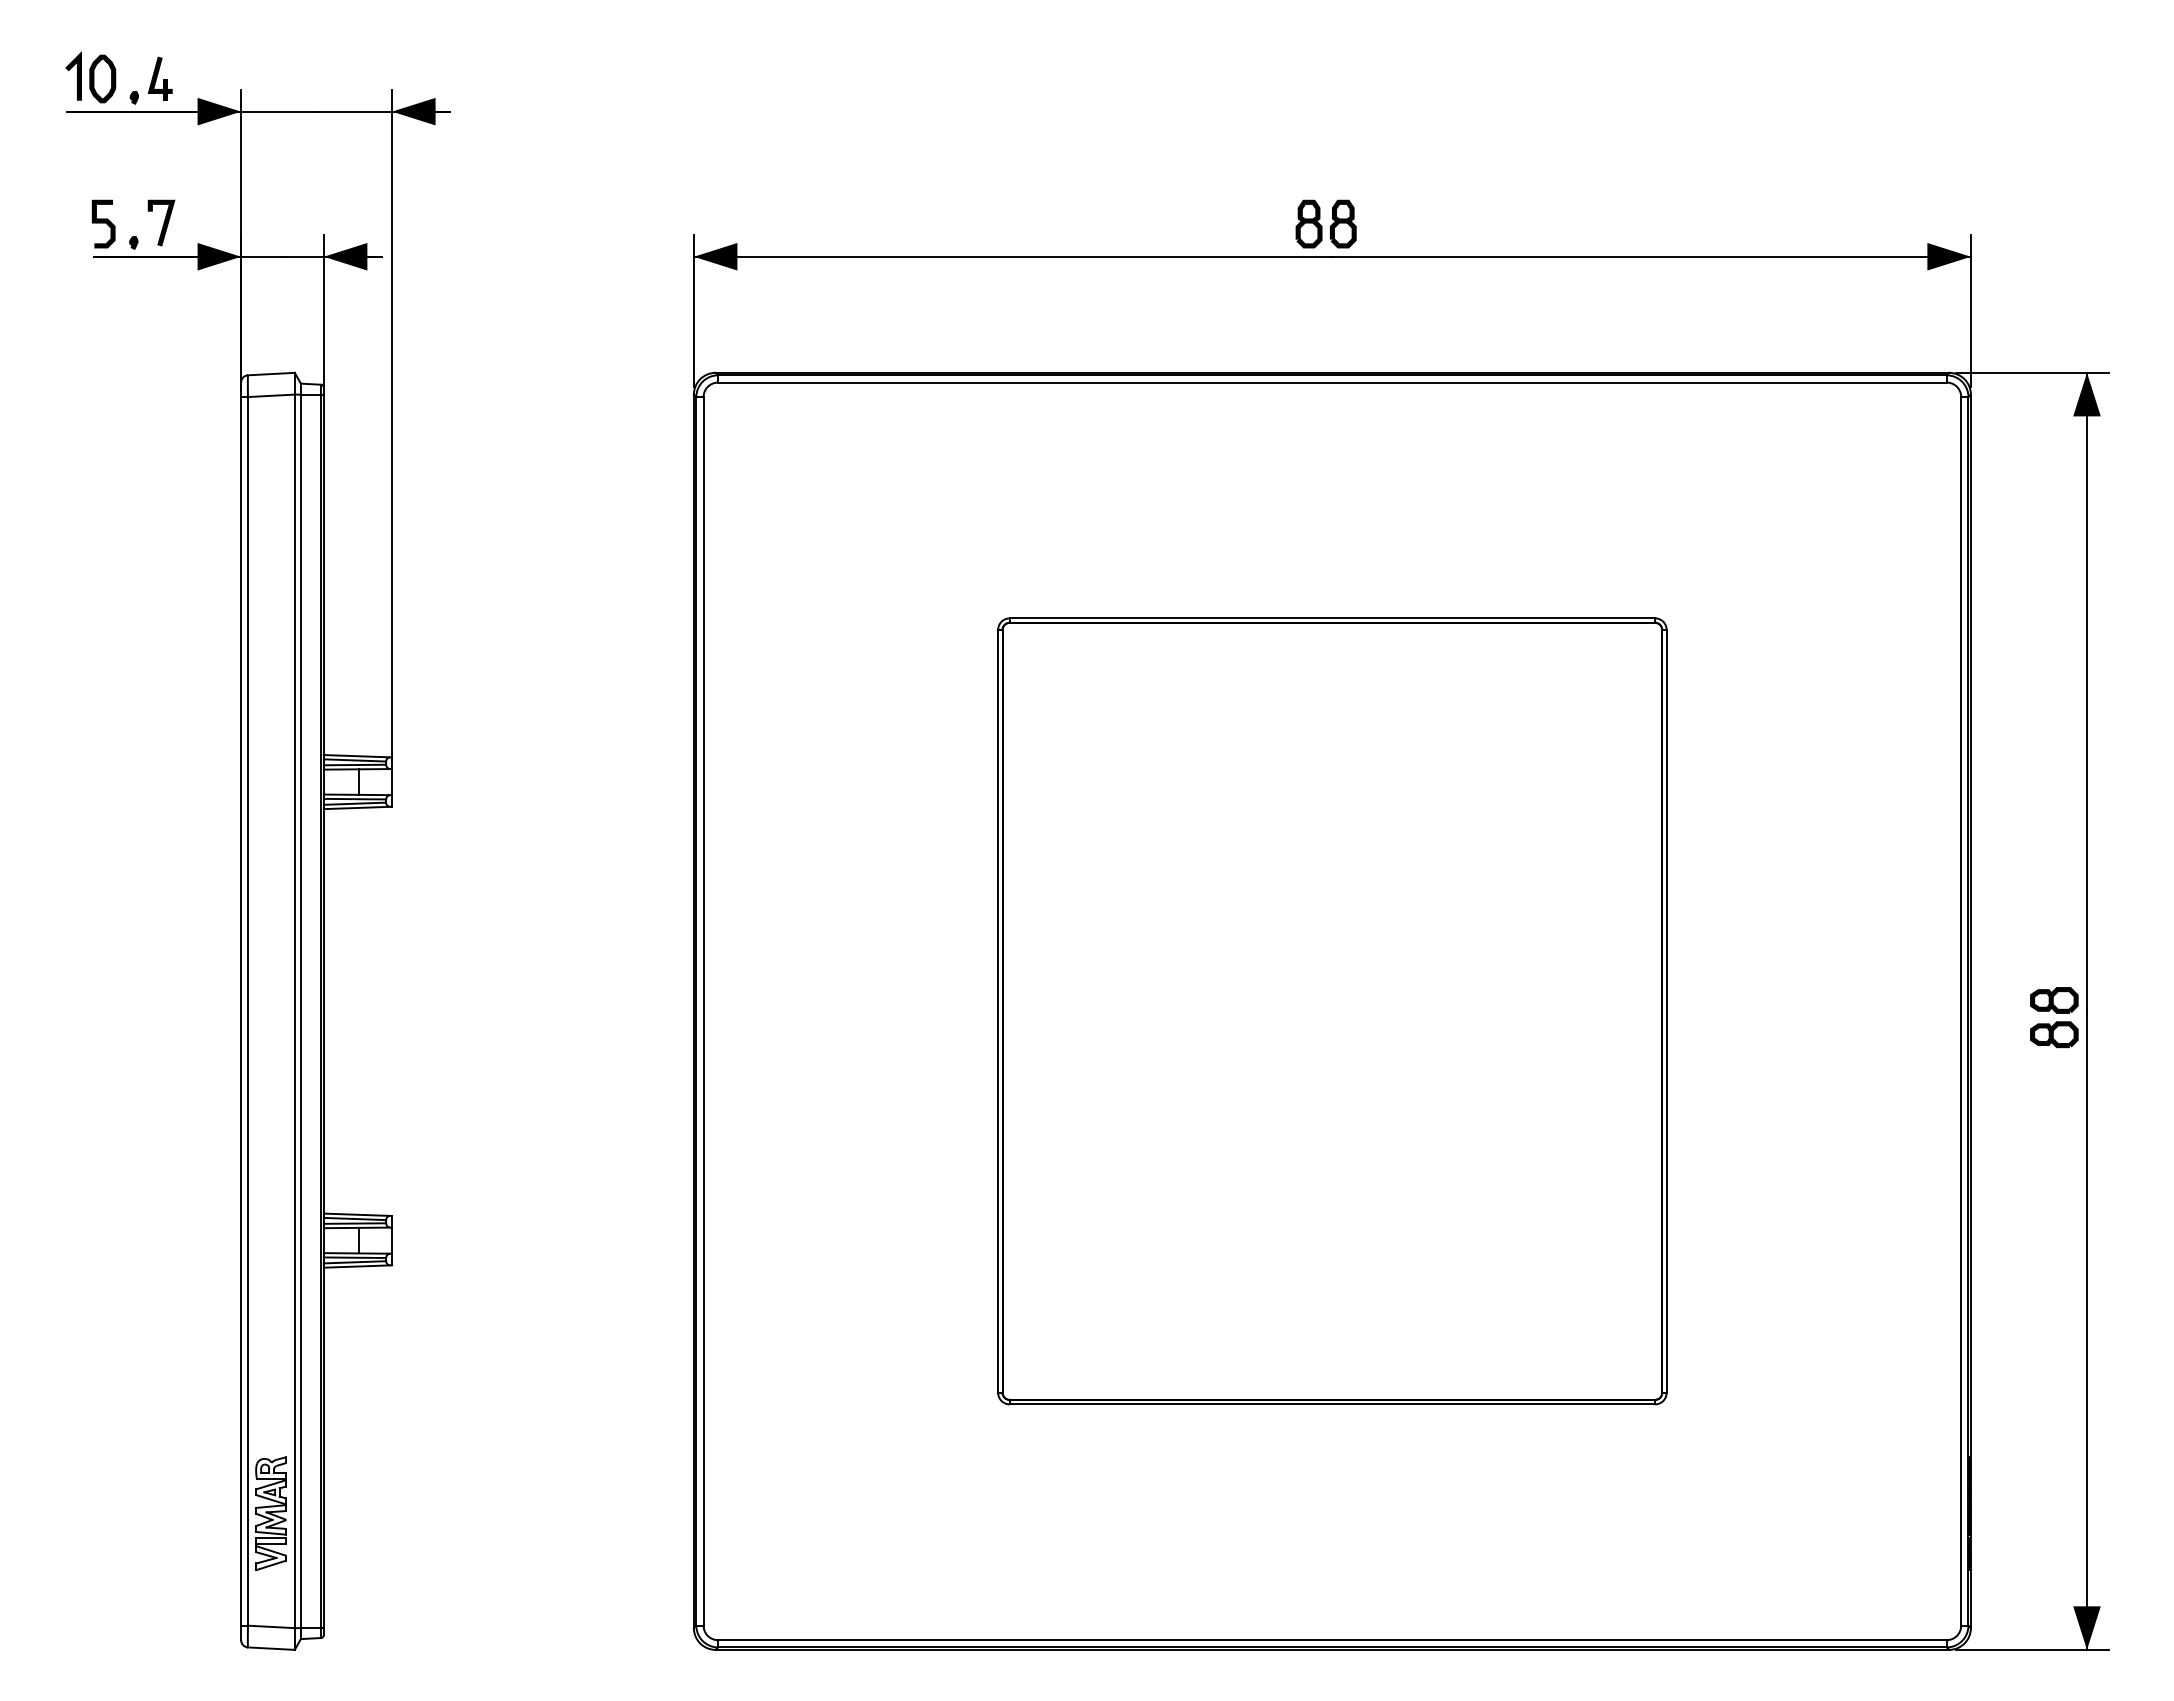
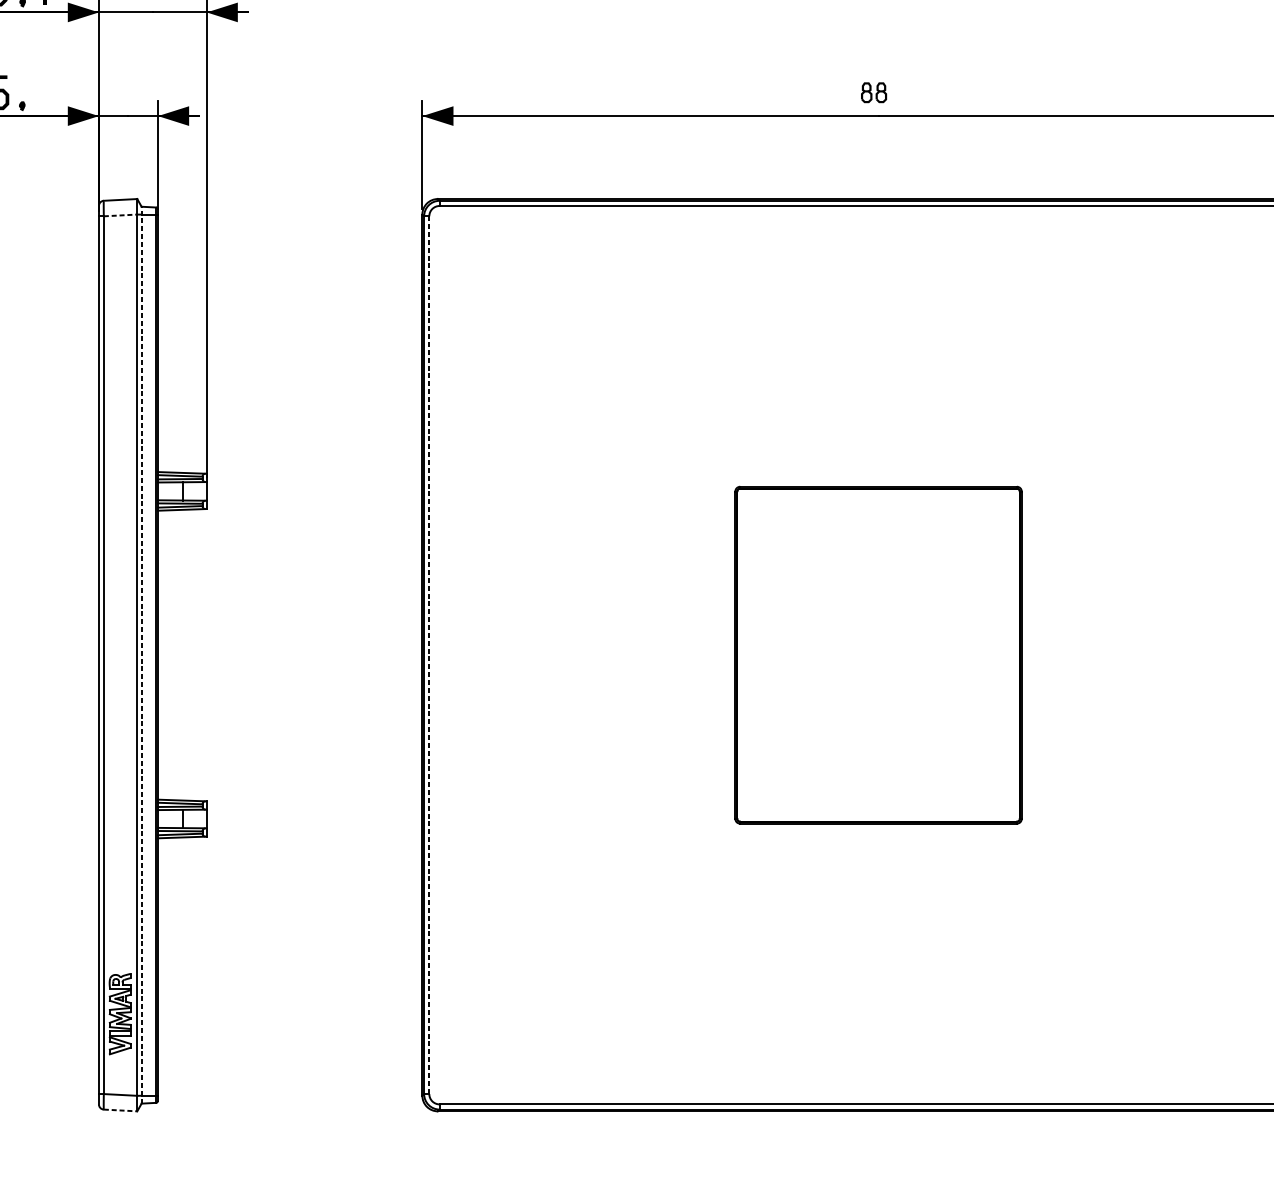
line: (163, 222) -> (43, 91), removed
part: (1325, 223) -> (873, 92), size x0.6
line: (271, 395) -> (120, 215), solid -> dashed
line: (300, 1011) -> (141, 655), solid -> dashed
line: (703, 1011) -> (429, 655), solid -> dashed
part: (1332, 1011) -> (878, 655), size x0.6
line: (271, 1648) -> (120, 1110), solid -> dashed

